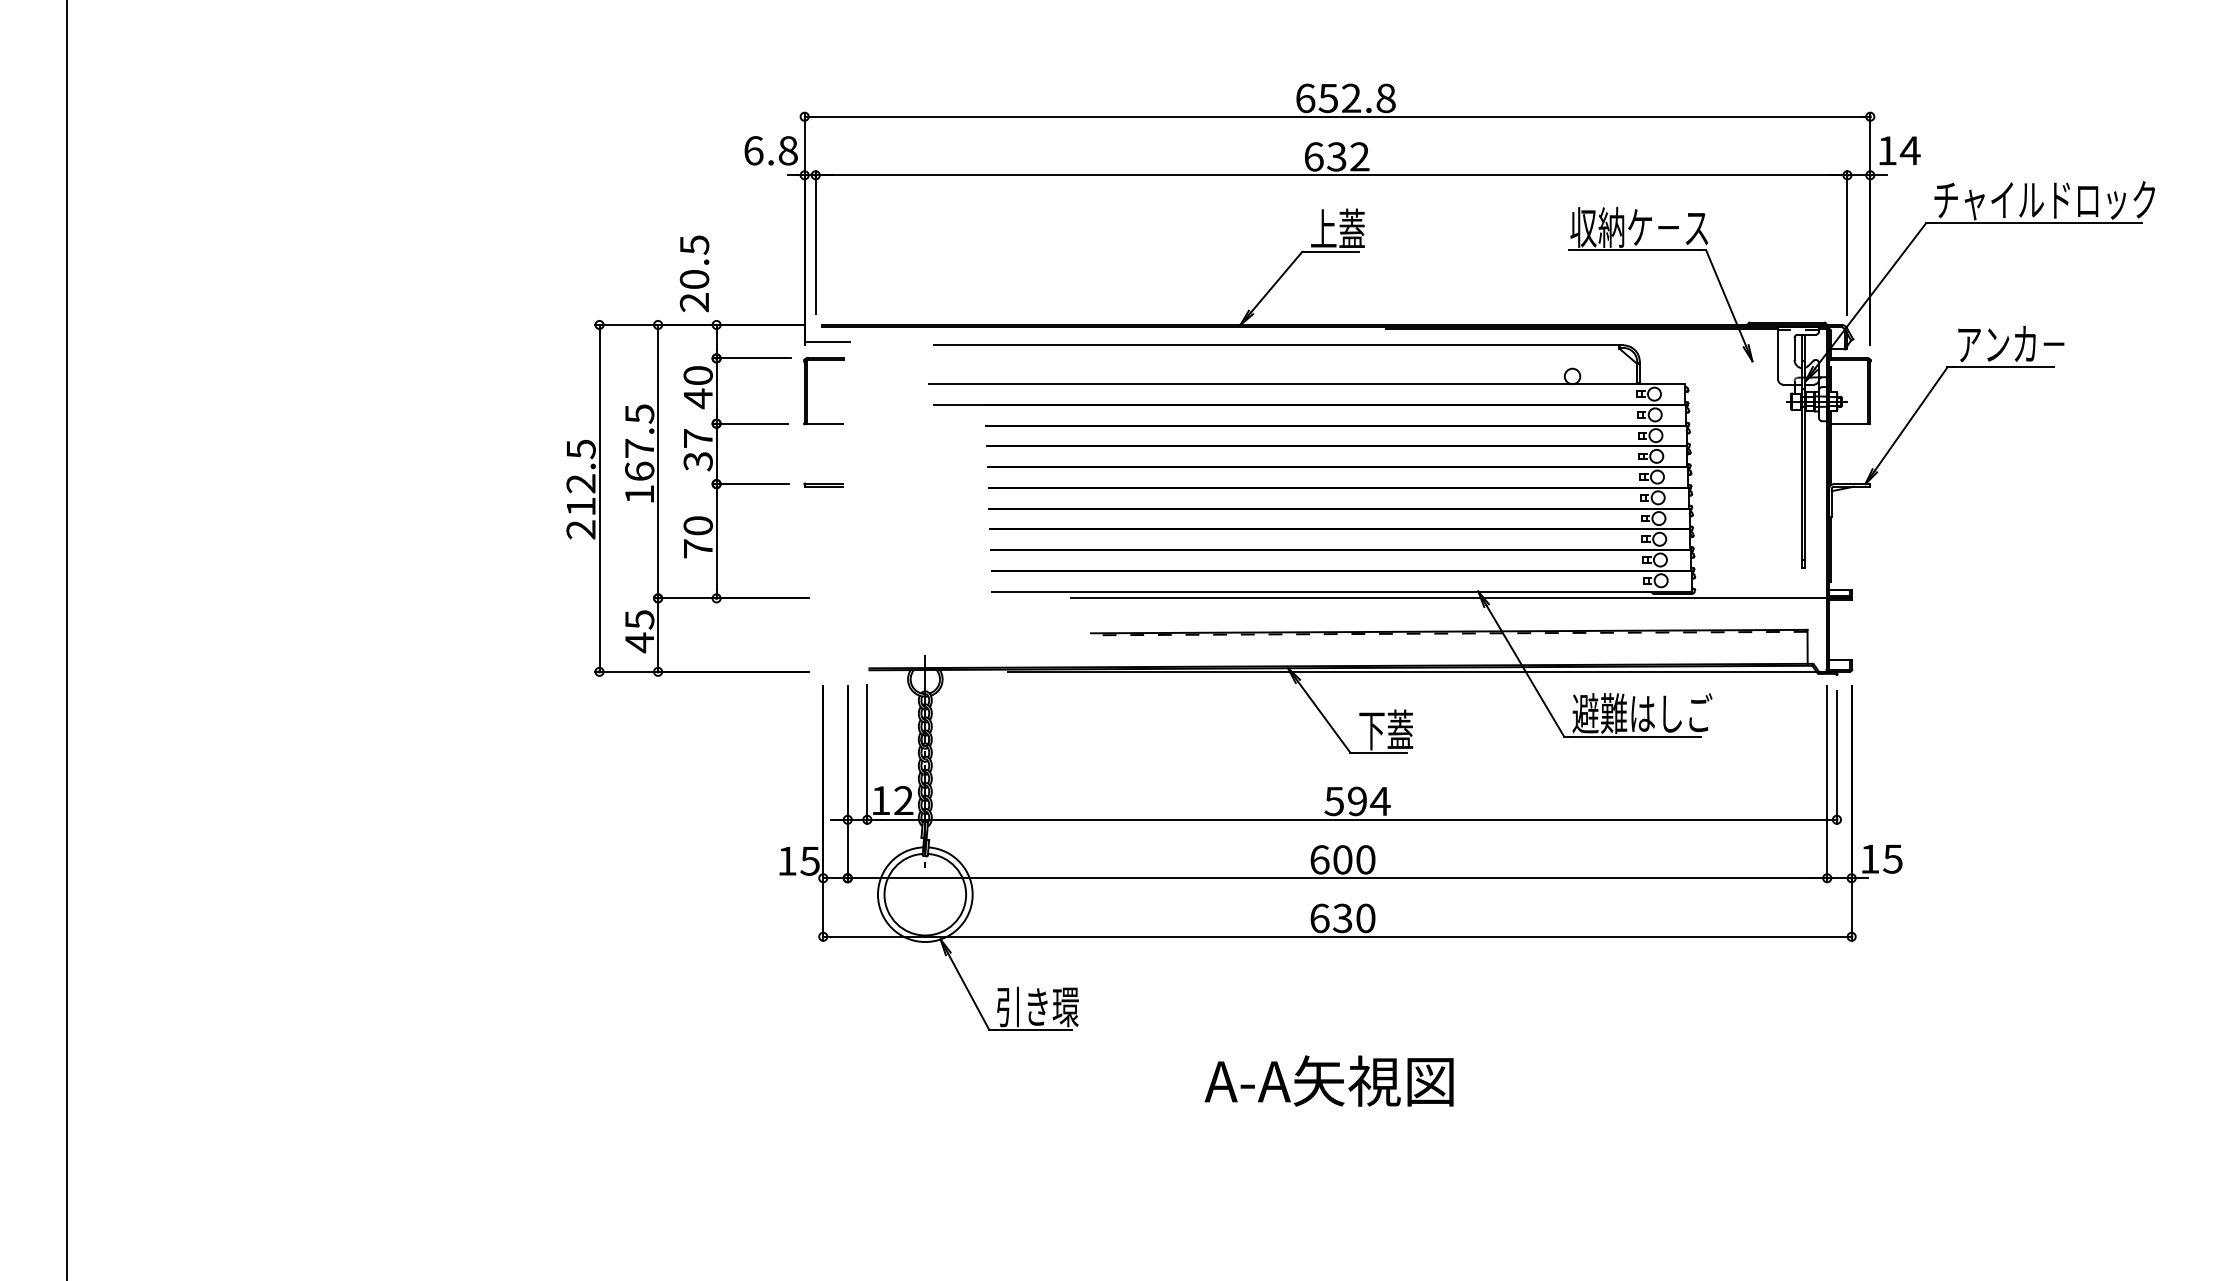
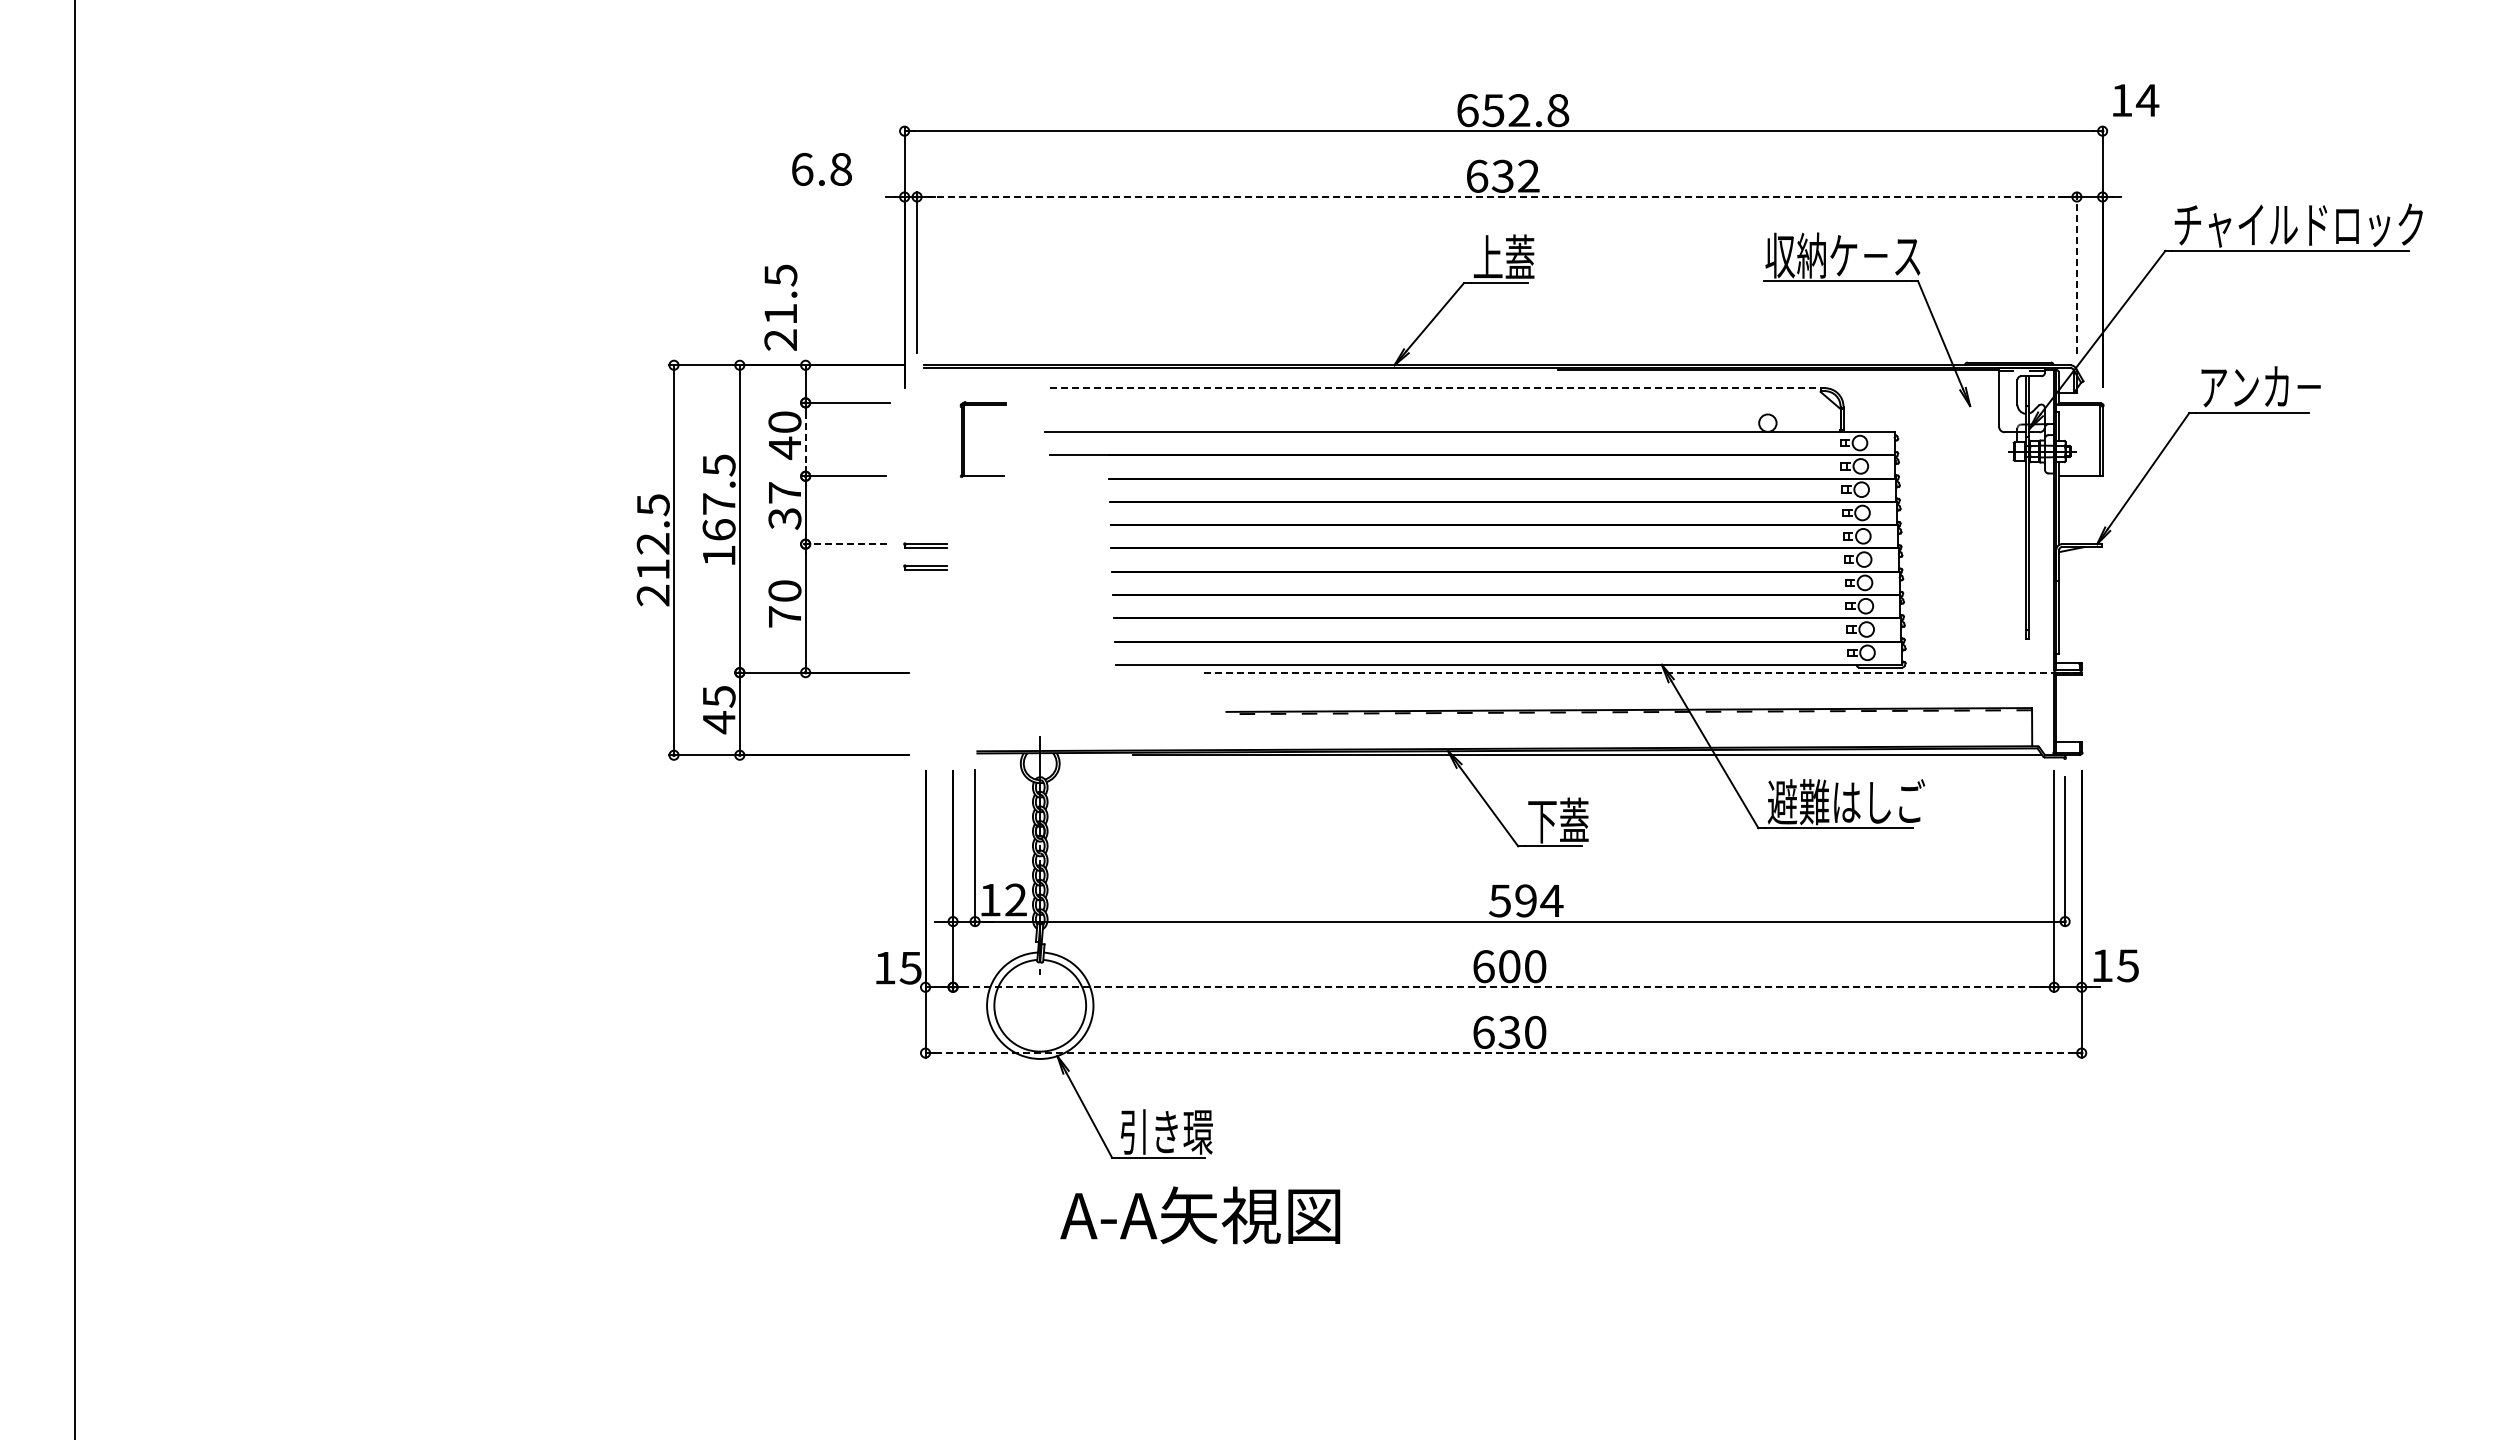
text: (770, 150) -> (821, 169), moved
text: (1900, 150) -> (2136, 100), moved
line: (1332, 175) -> (1497, 197), solid -> dashed
line: (1847, 243) -> (2076, 273), solid -> dashed
text: (694, 278) -> (780, 313), 20.5 -> 21.5
line: (828, 342) -> (931, 384), removed
line: (1276, 345) -> (1435, 388), solid -> dashed
line: (716, 390) -> (805, 439), solid -> dashed
part: (807, 390) -> (964, 439), moved
line: (750, 484) -> (843, 544), solid -> dashed
part: (823, 504) -> (925, 567), added
line: (1461, 598) -> (1643, 672), solid -> dashed
line: (1338, 878) -> (1504, 987), solid -> dashed
line: (1337, 937) -> (1503, 1053), solid -> dashed
text: (1329, 1081) -> (1200, 1215), moved

